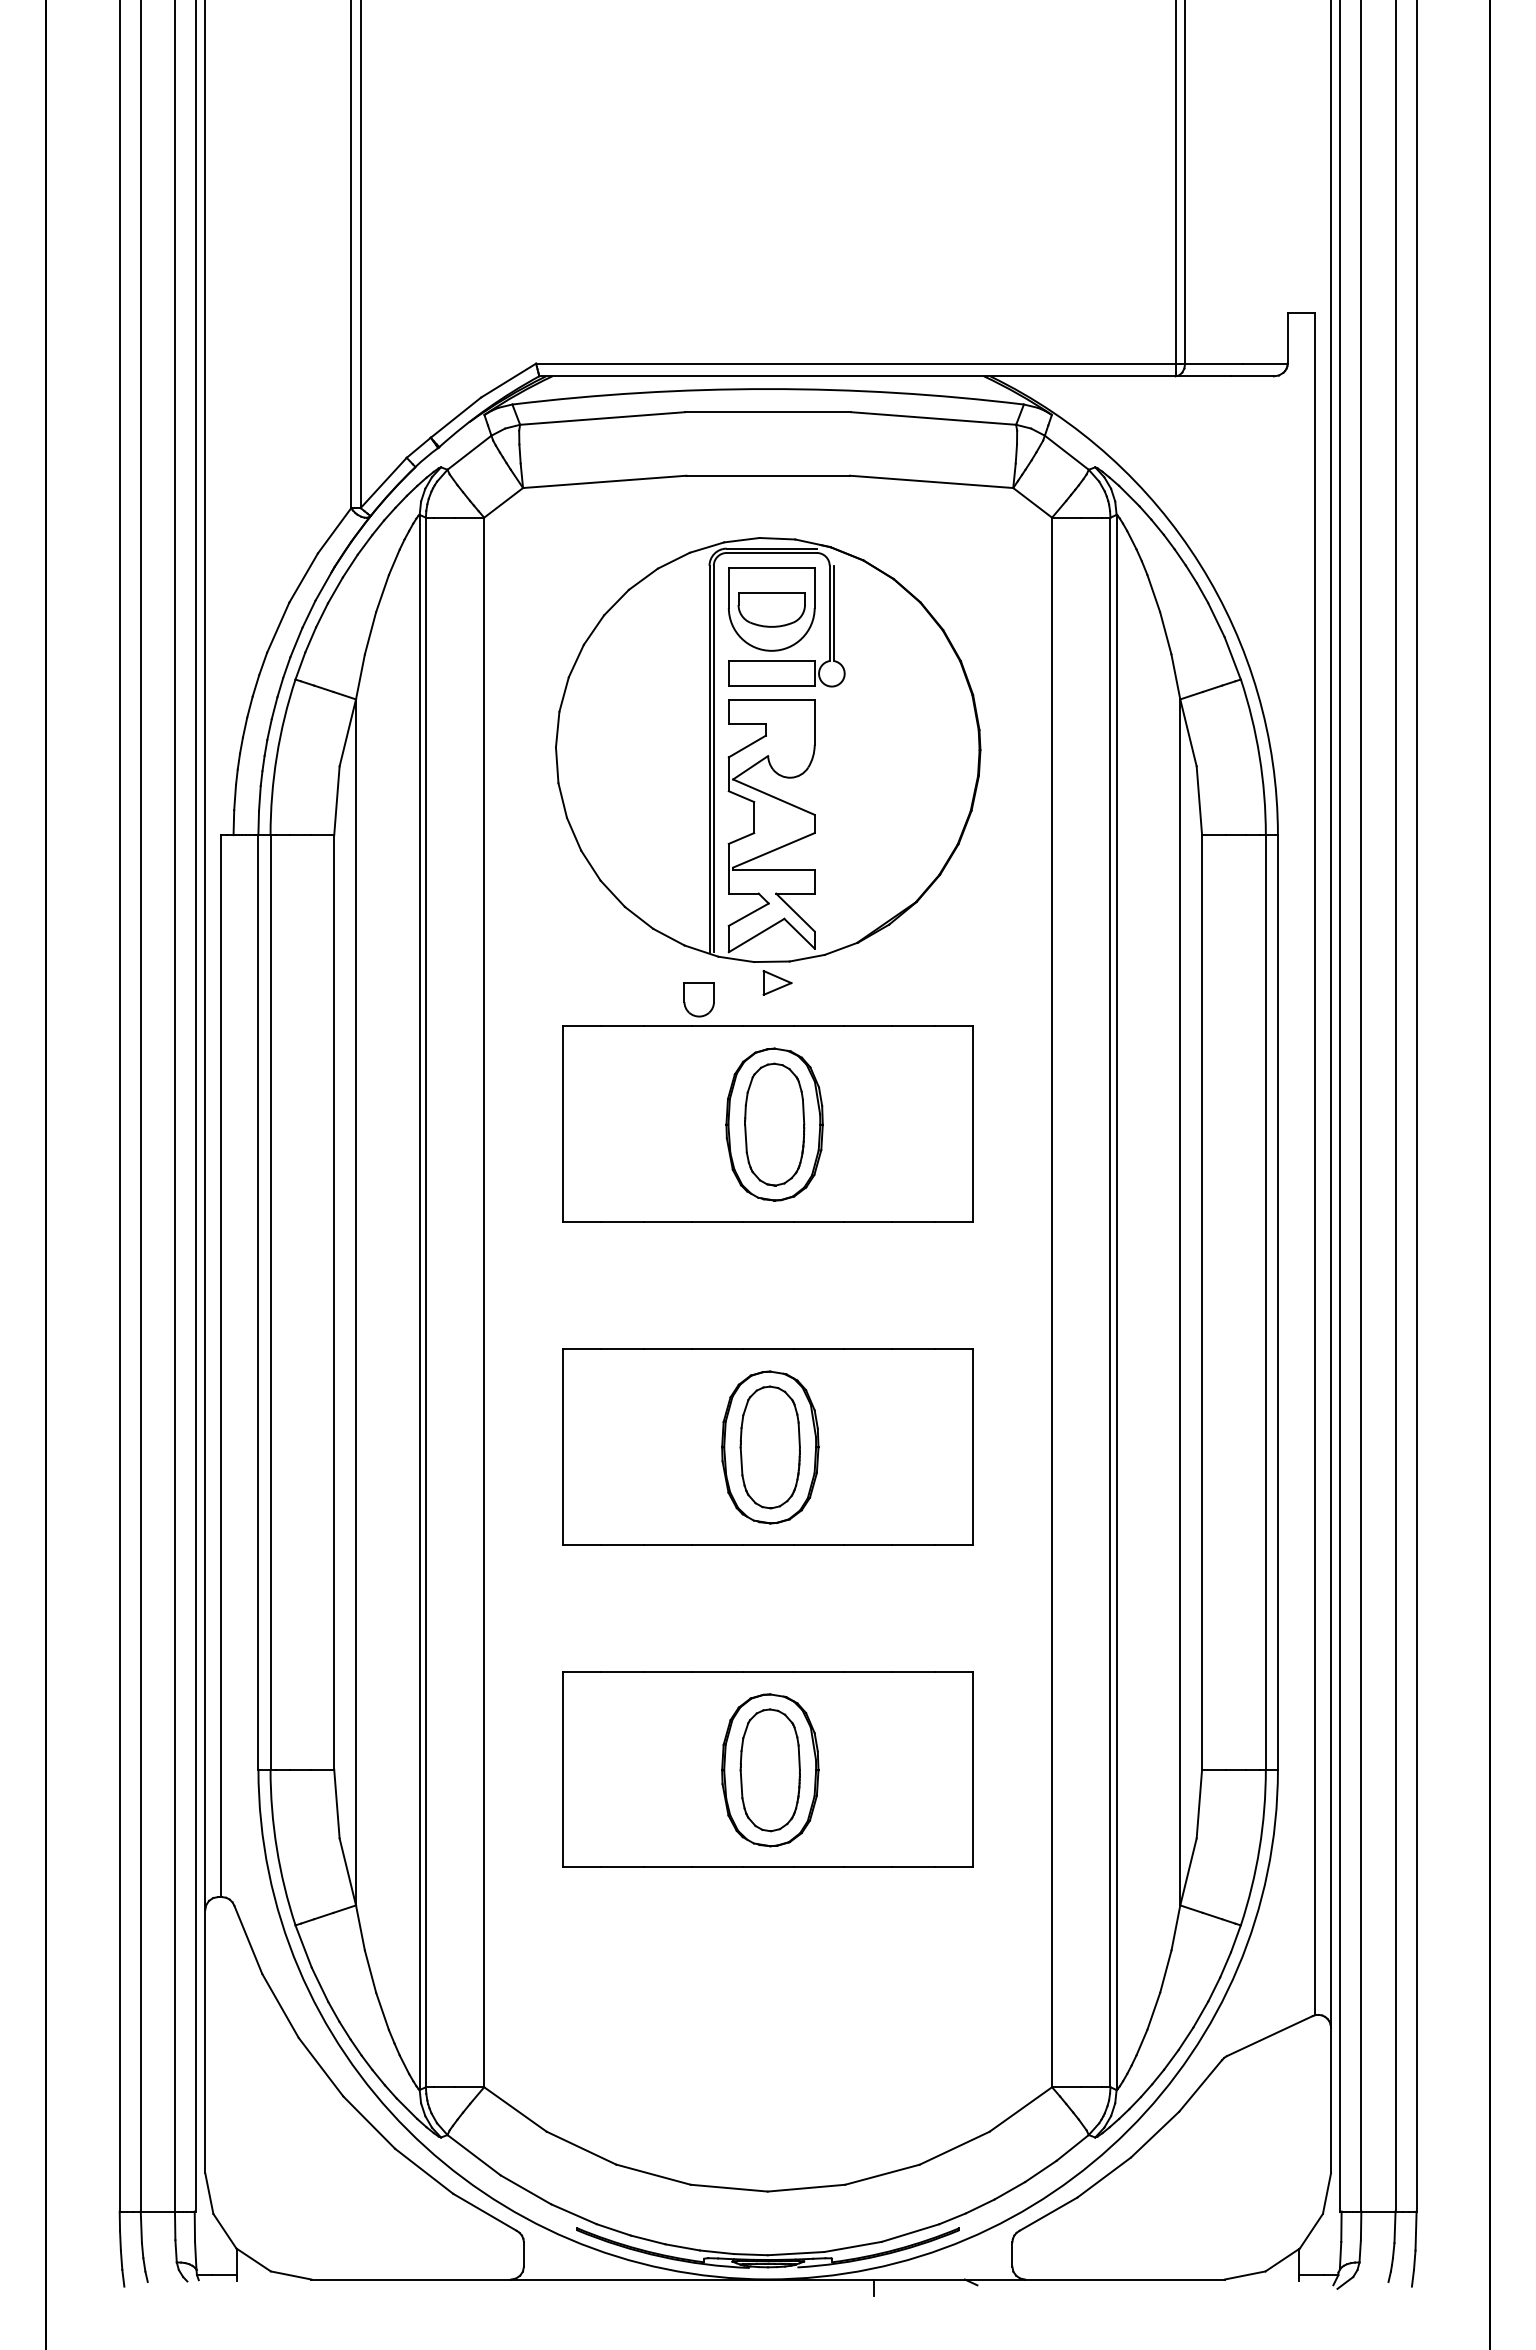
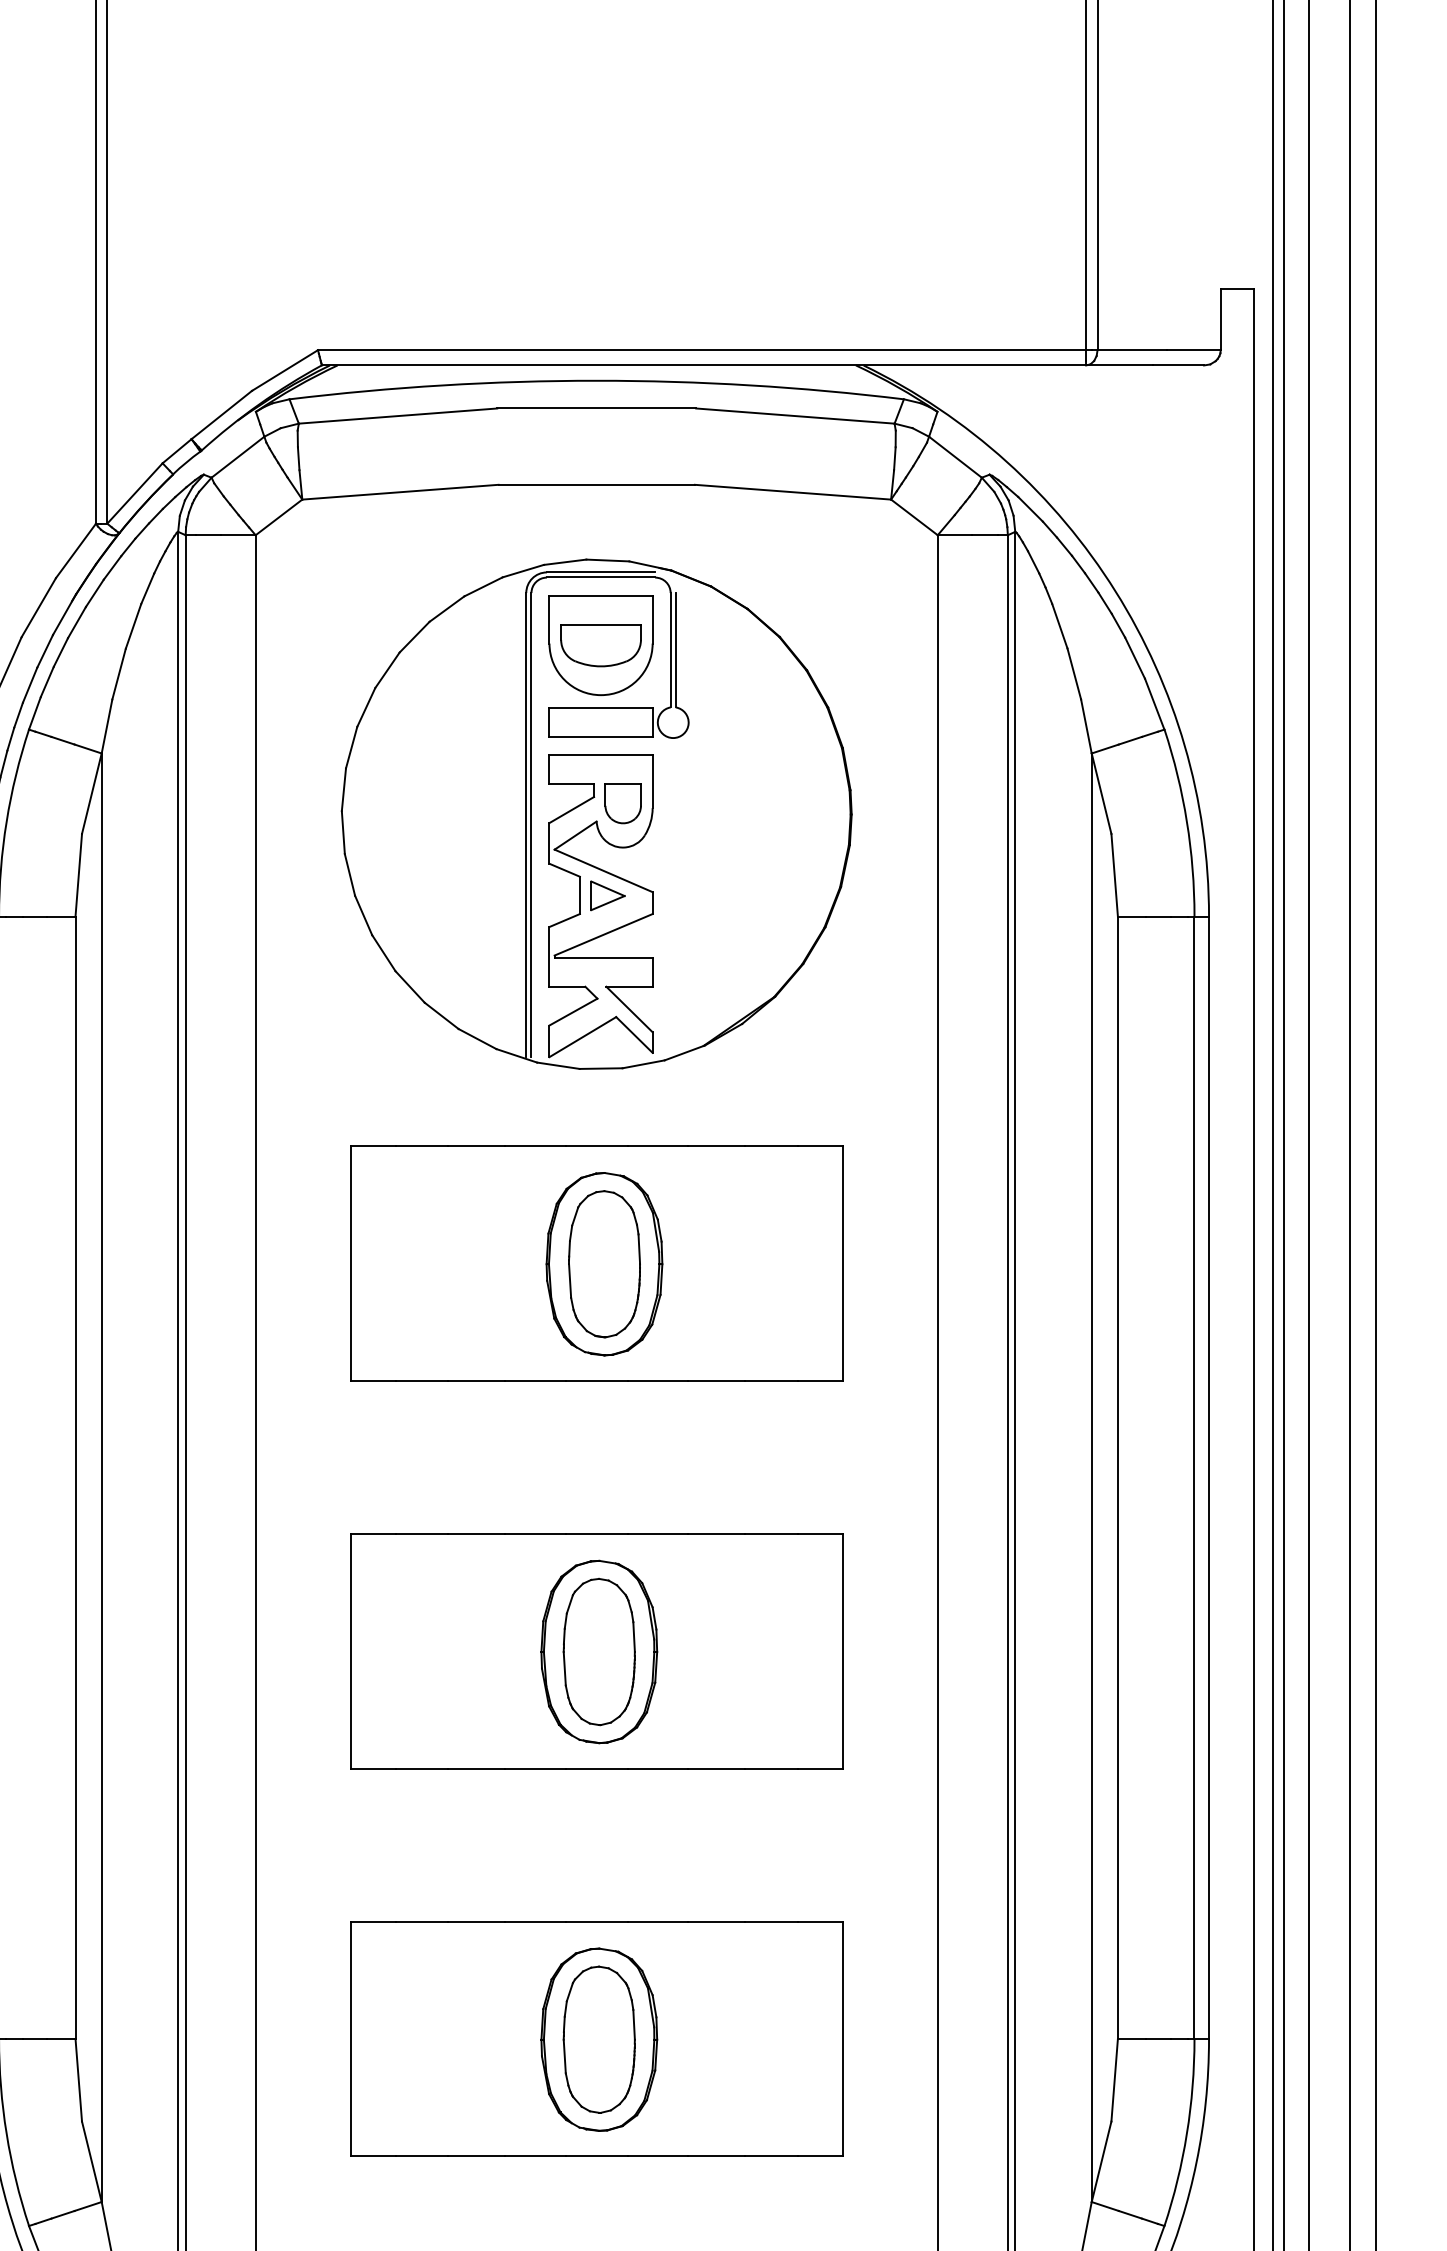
part: (777, 982) -> (607, 895), moved
part: (698, 999) -> (622, 802), moved

